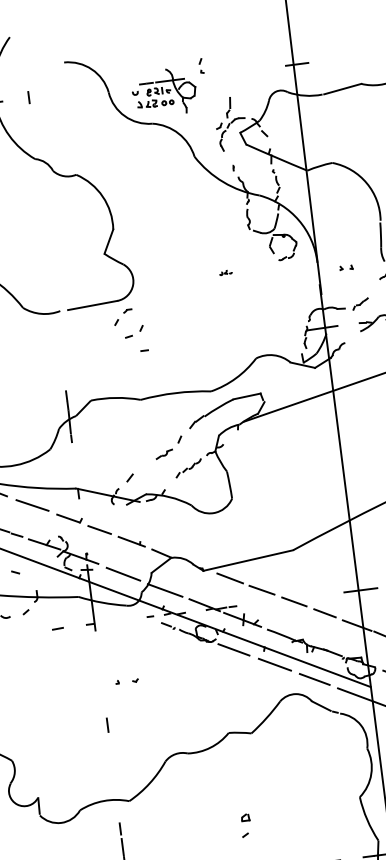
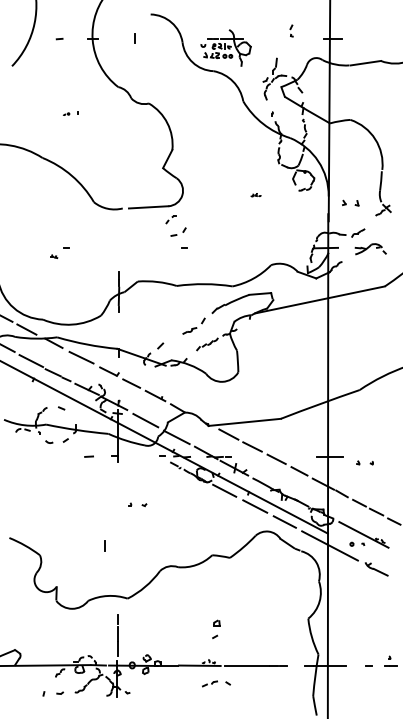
part: (201, 65) -> (291, 30), moved
line: (28, 97) -> (134, 38), moved
part: (346, 268) -> (350, 203), size x1.6
part: (123, 317) -> (171, 219), size x0.7
line: (106, 724) -> (104, 545), moved

